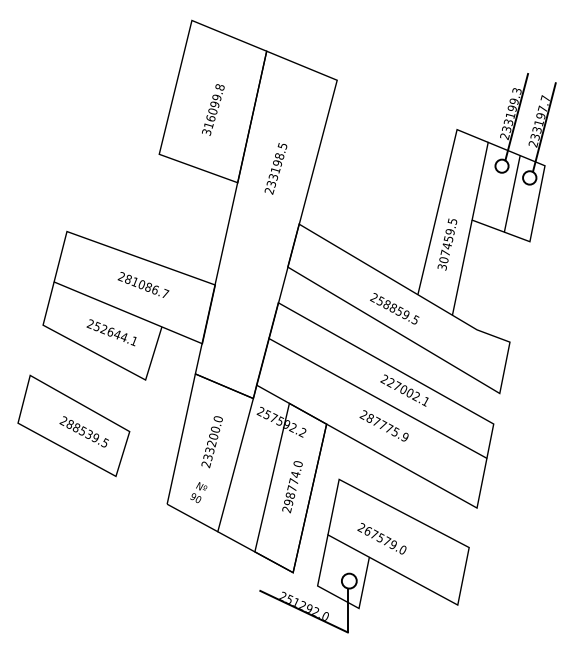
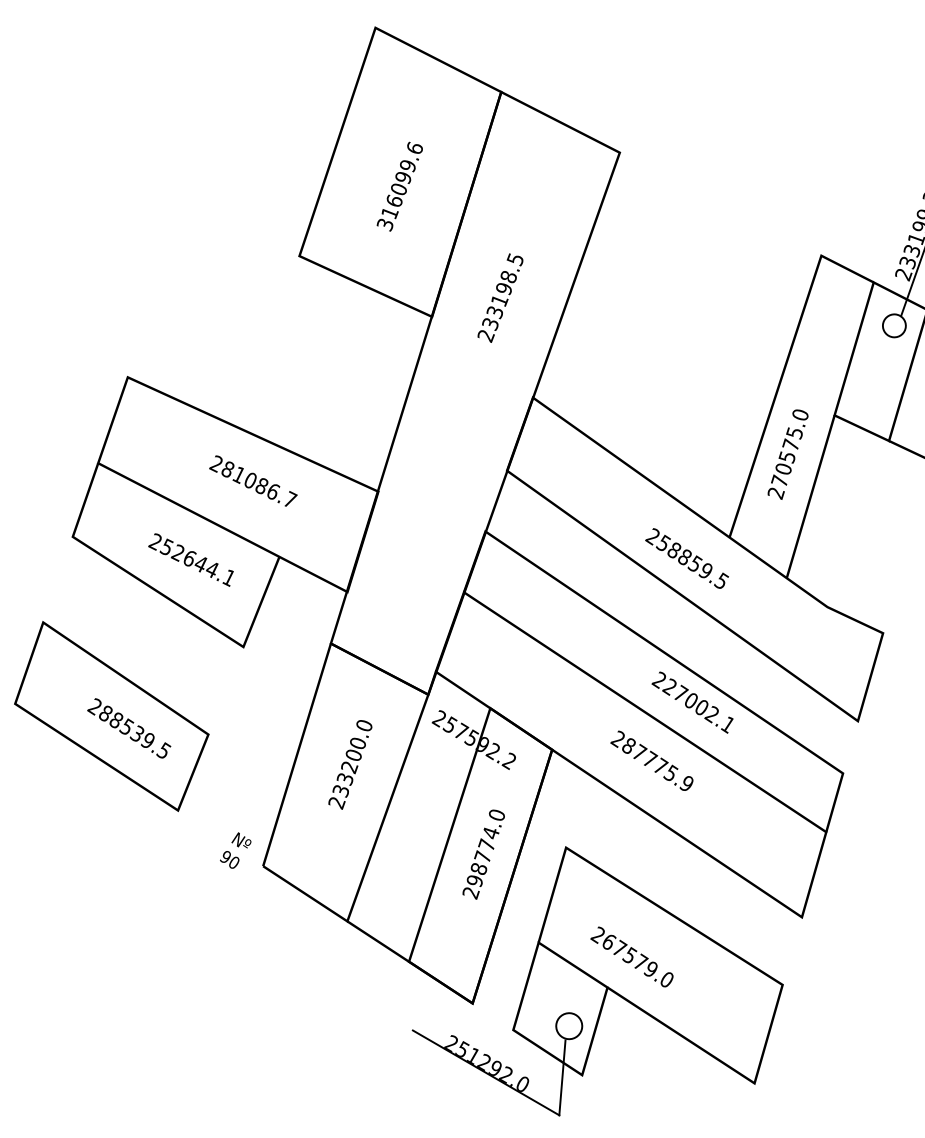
text: (219, 87) -> (413, 148), 316099.8 -> 316099.6
text: (447, 244) -> (788, 454), 307459.5 -> 270575.0
text: (198, 492) -> (235, 850), moved

